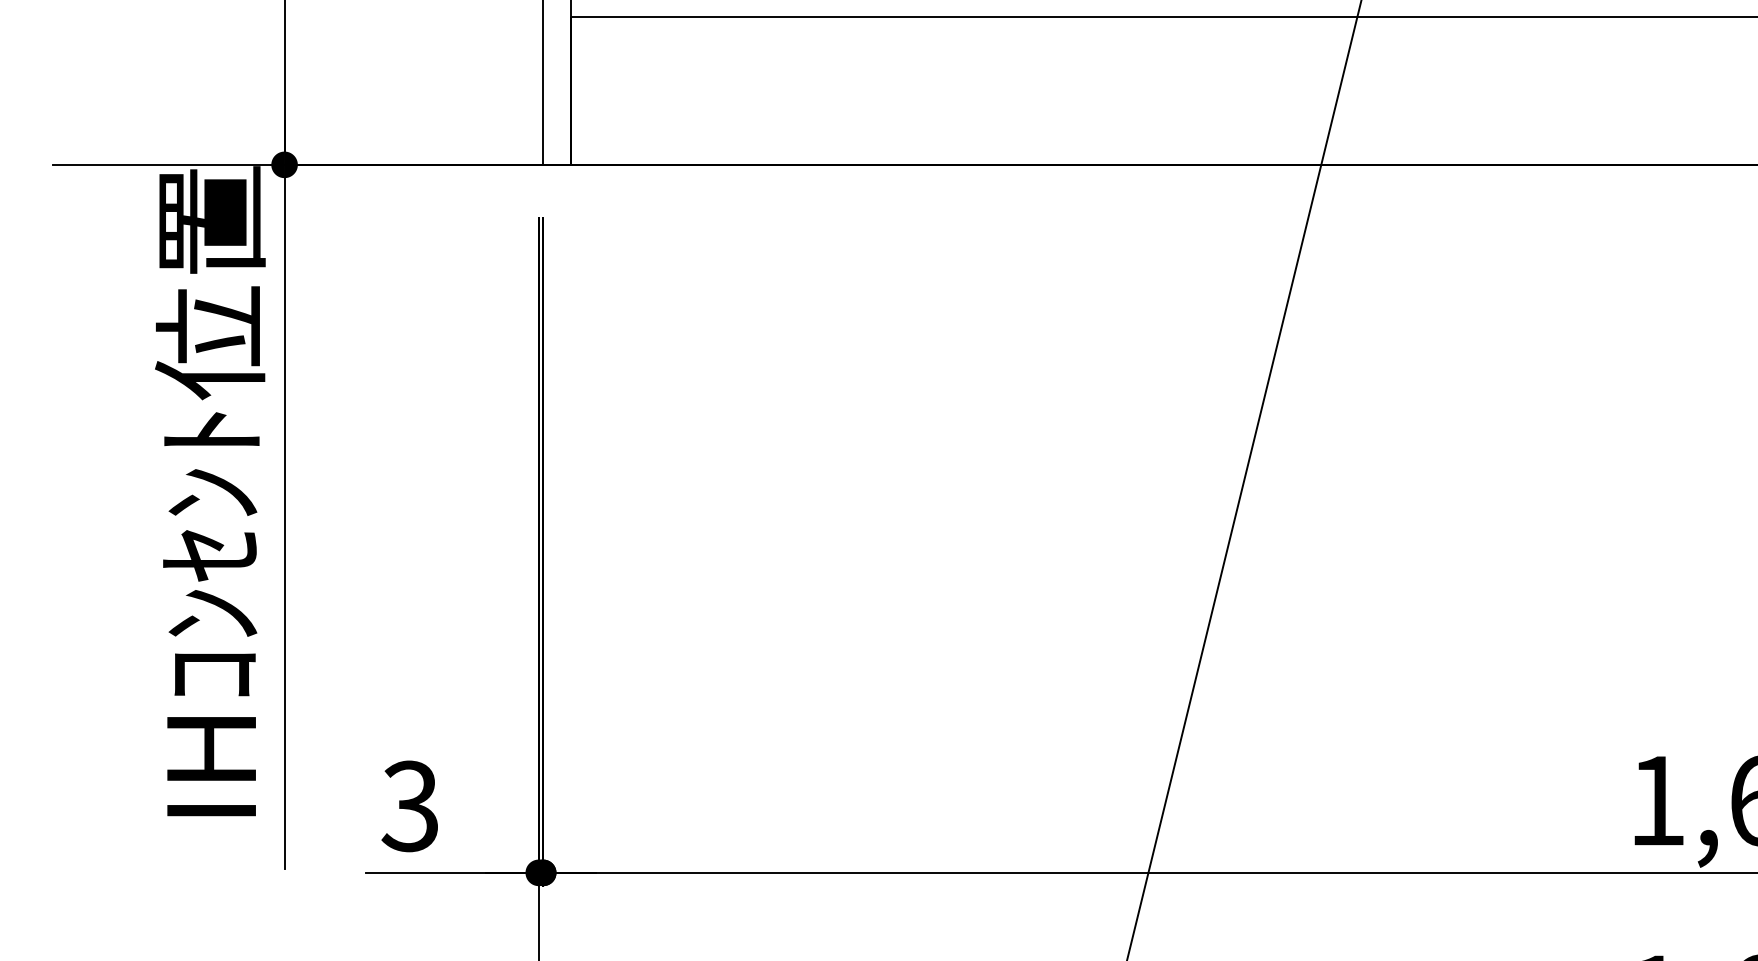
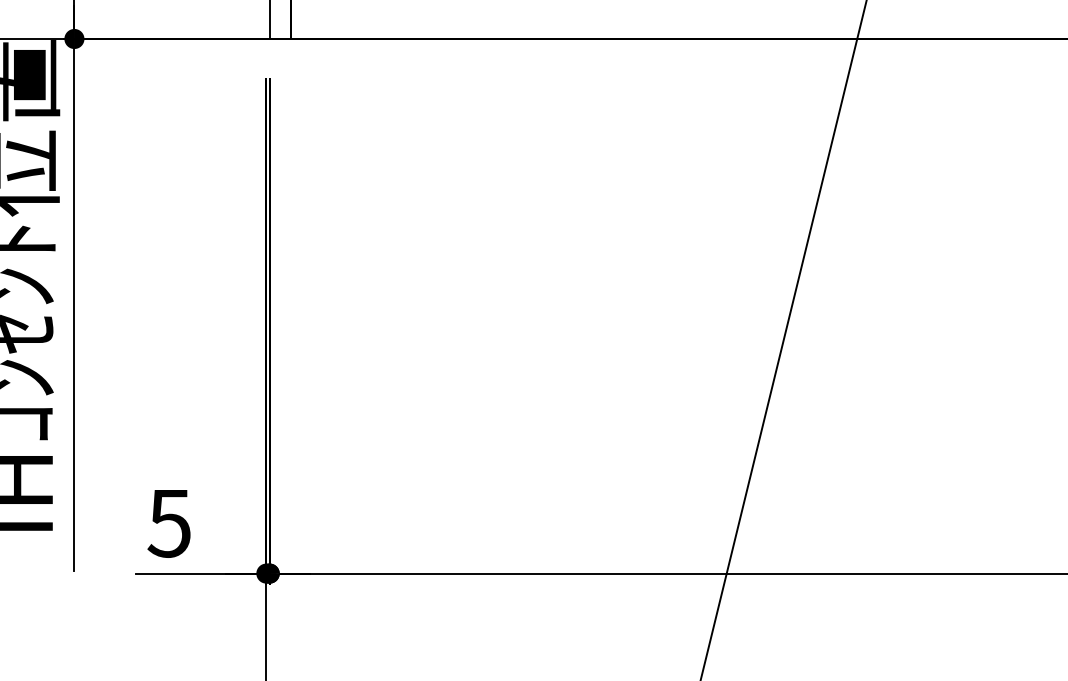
text: (409, 805) -> (168, 522), 3 -> 5

